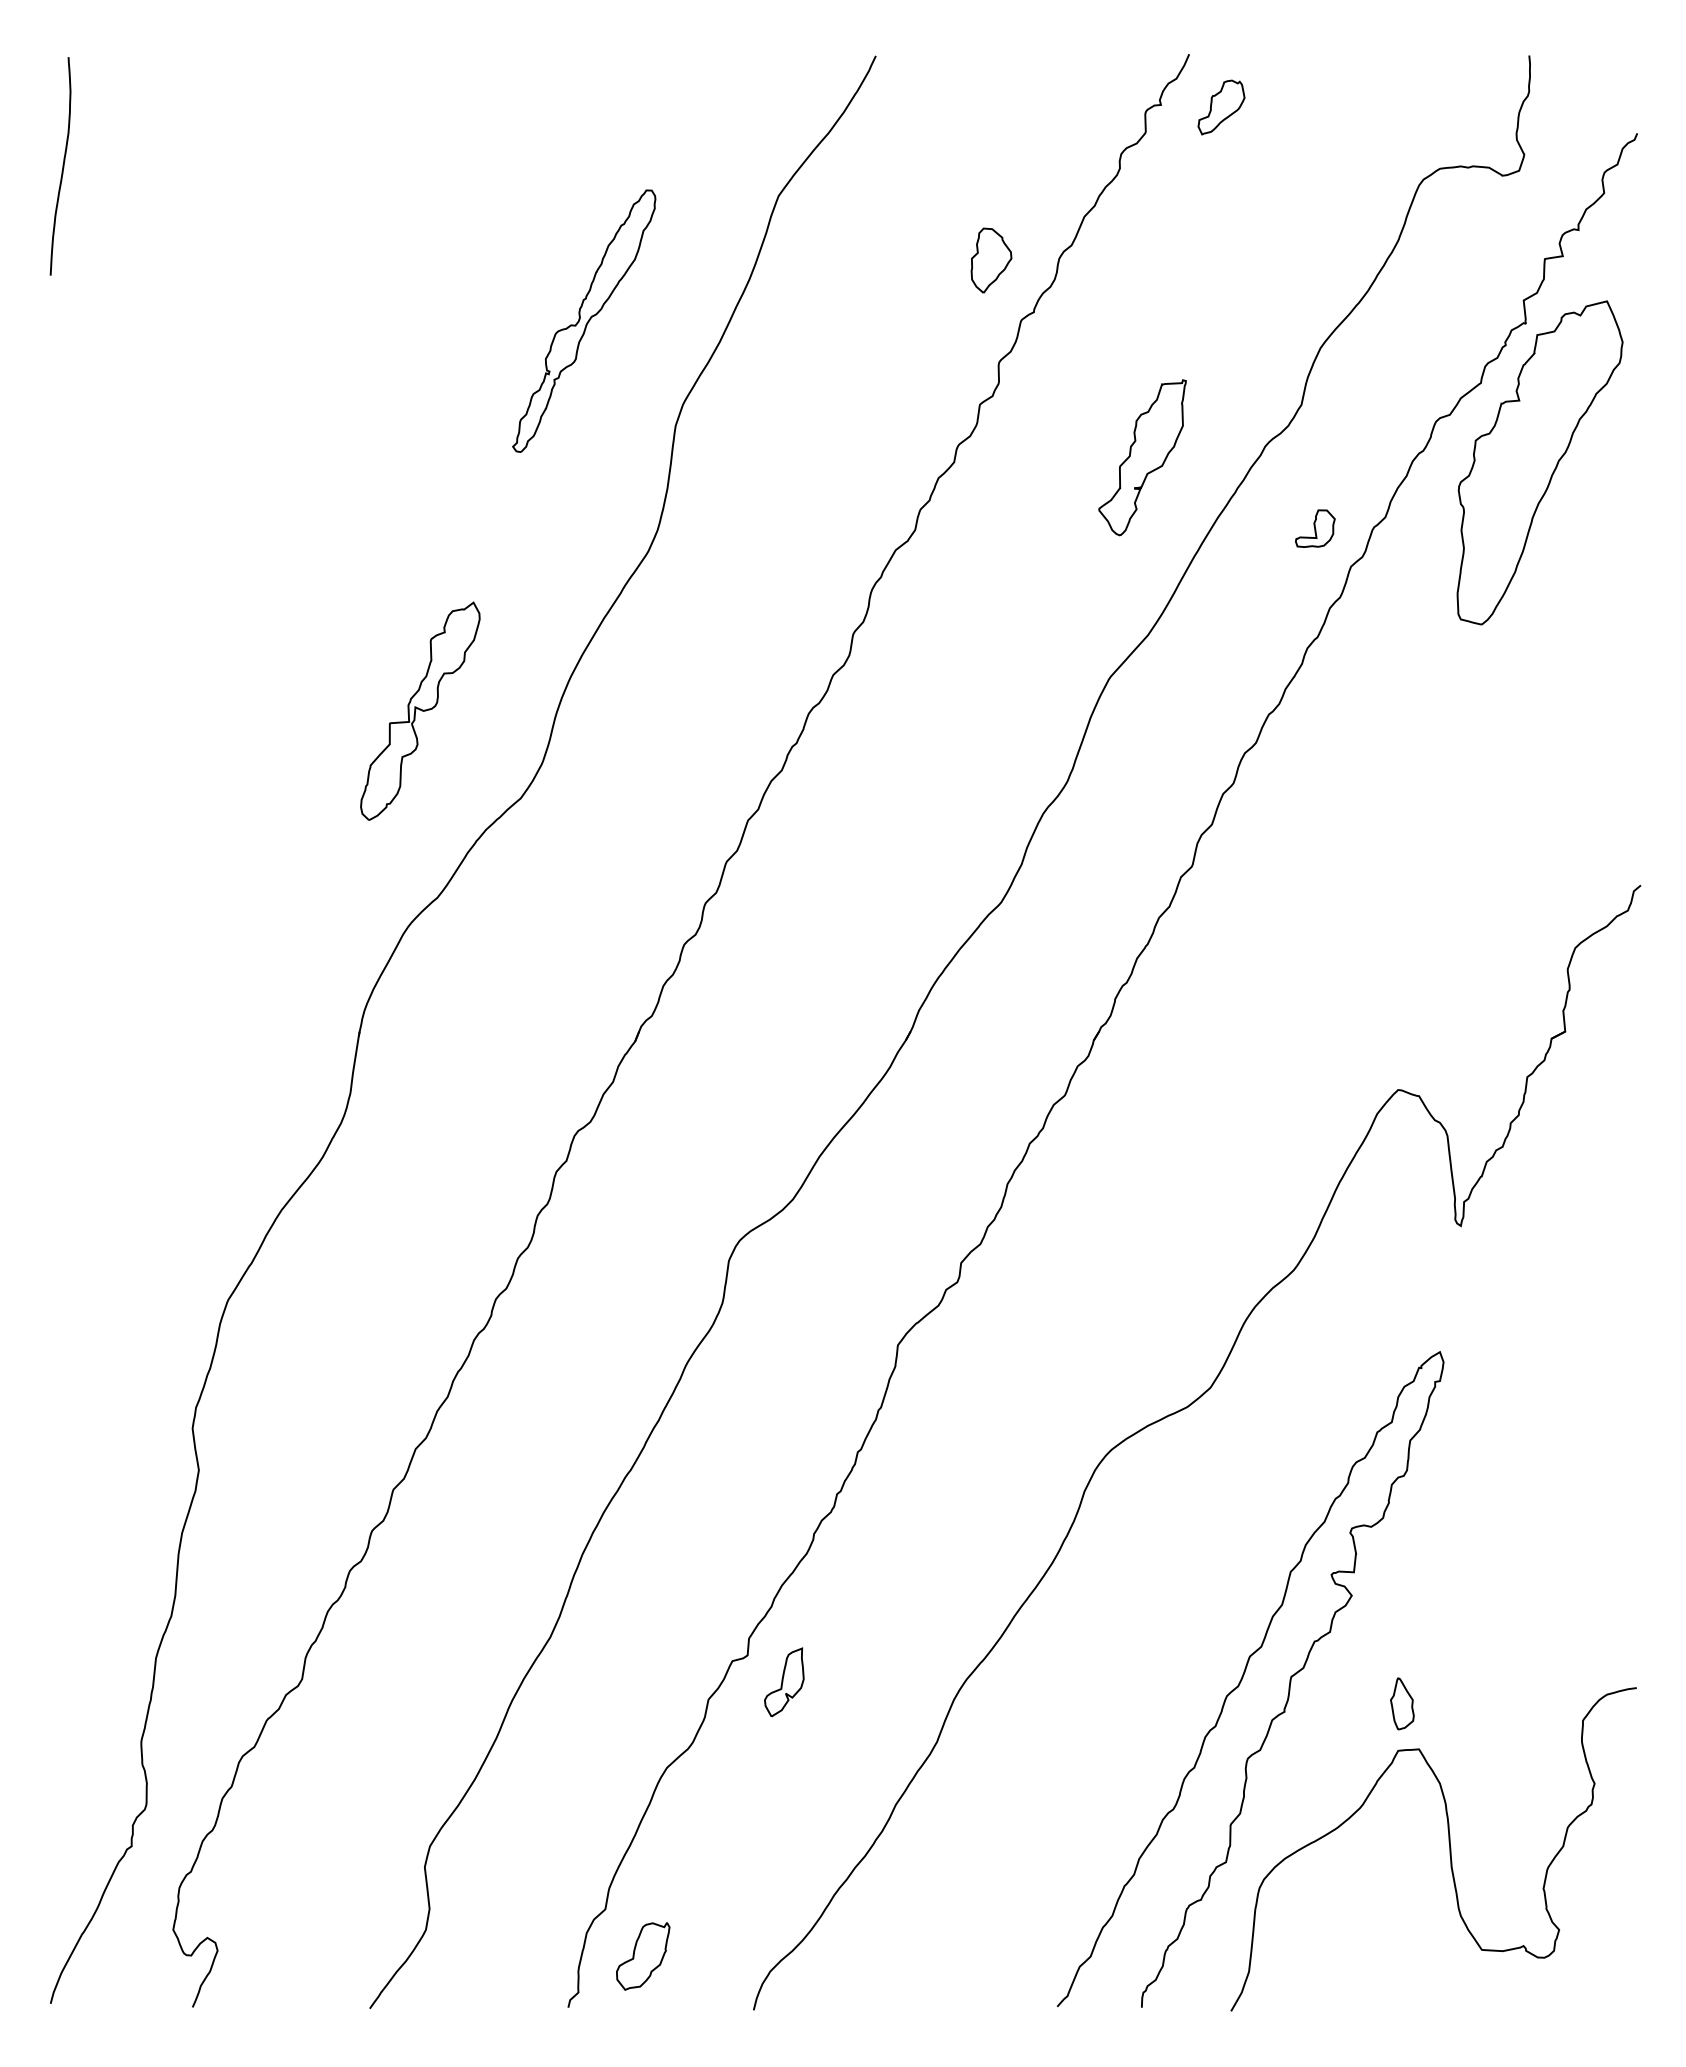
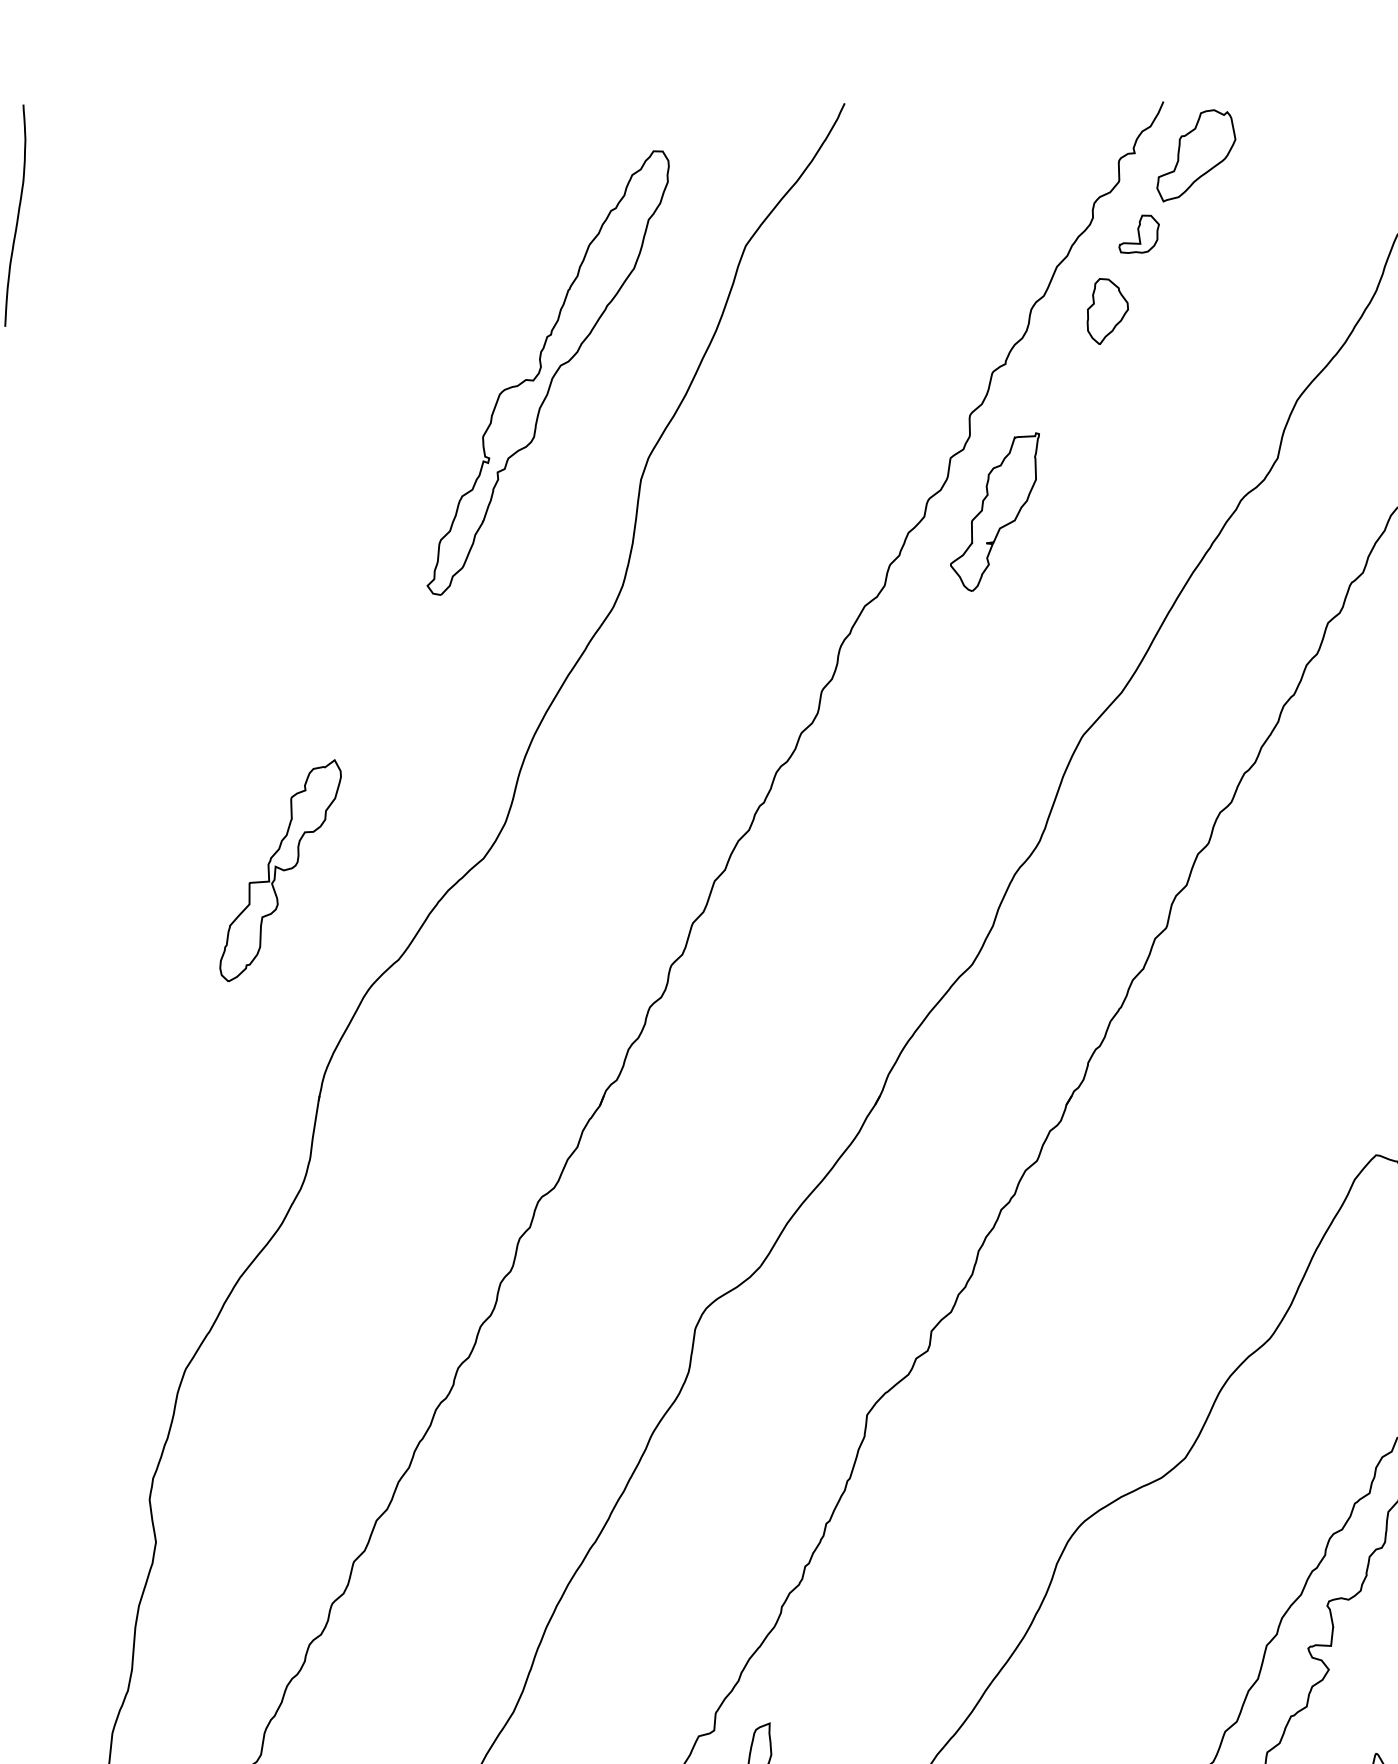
part: (1221, 107) -> (1196, 155), size x1.67
part: (991, 260) -> (1107, 311), moved
part: (583, 321) -> (547, 373), size x1.67
part: (1142, 457) -> (994, 511), moved
part: (1315, 528) -> (1139, 234), moved
part: (420, 710) -> (280, 869), moved

